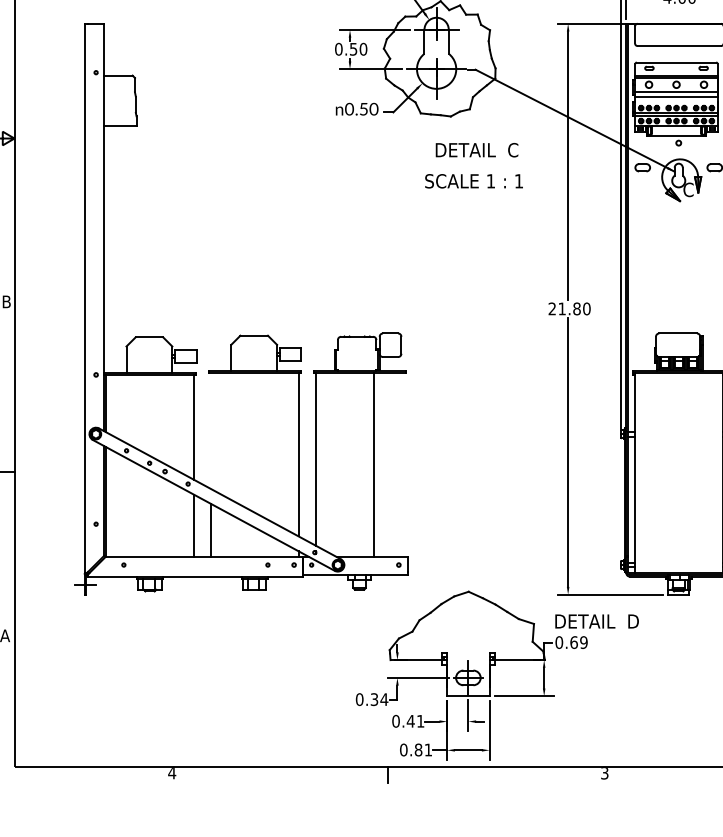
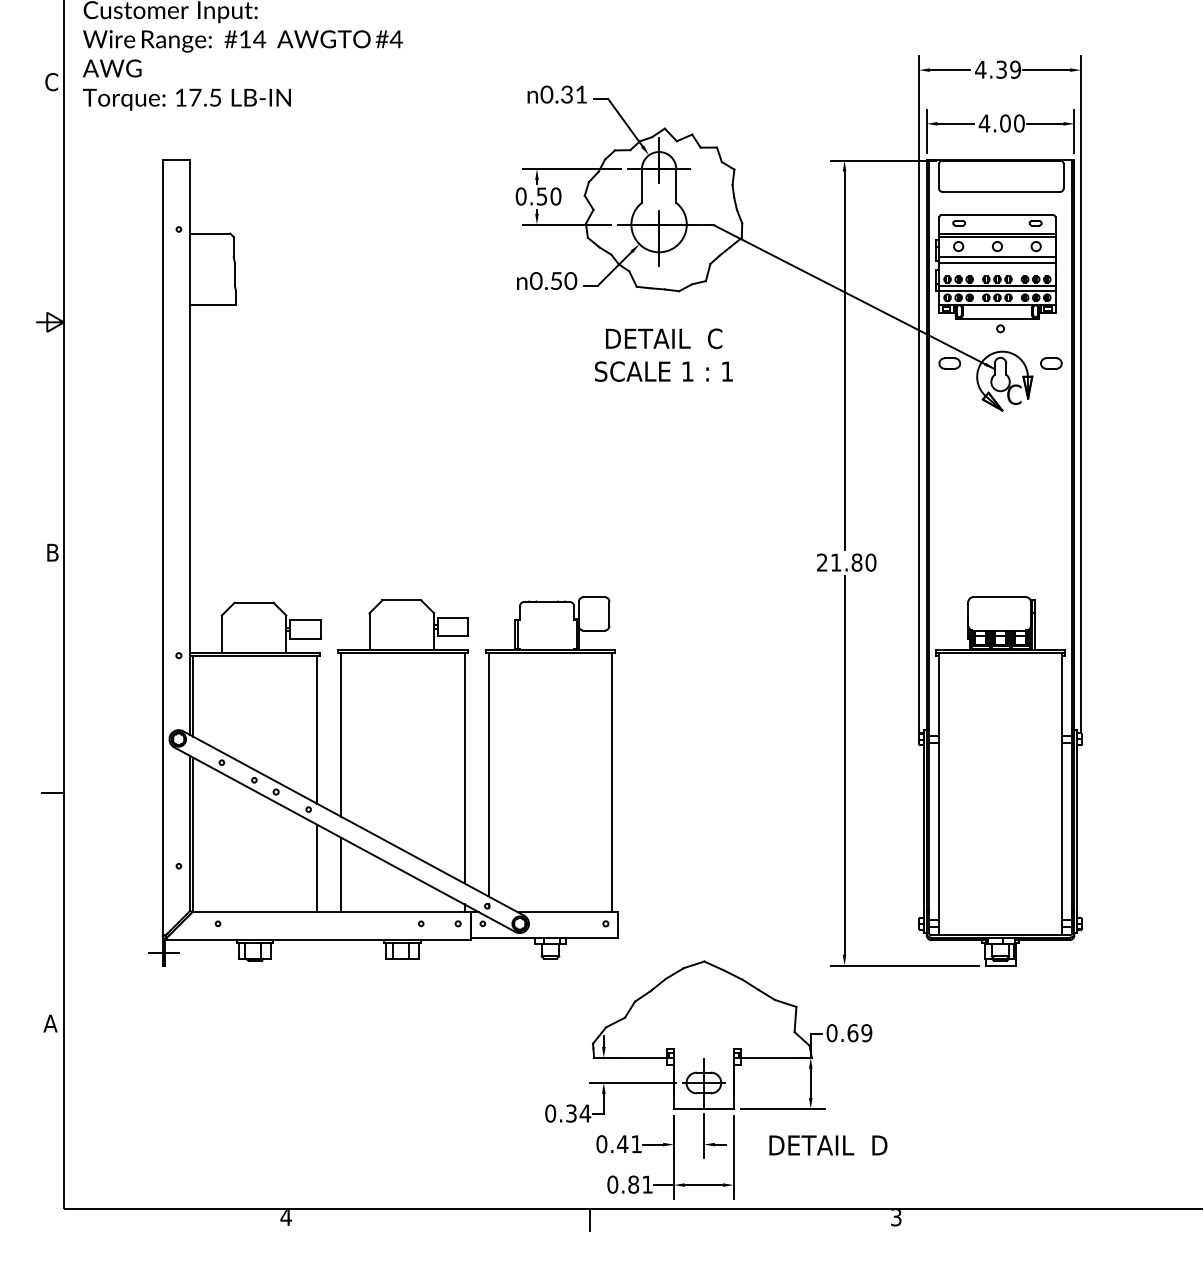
text: (477, 149) -> (664, 338), moved
text: (473, 181) -> (663, 371), moved
line: (210, 430) -> (340, 734), added
line: (373, 464) -> (612, 782), moved
text: (597, 621) -> (828, 1145), moved

